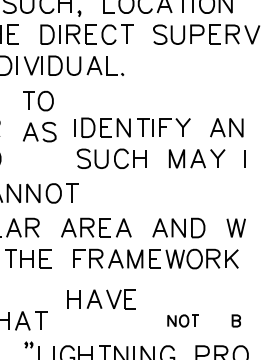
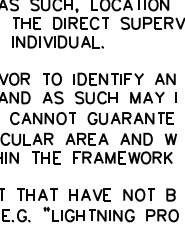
part: (38, 116) -> (52, 88), moved
part: (168, 193) -> (130, 118), added
part: (100, 298) -> (89, 194), moved
part: (182, 320) -> (138, 194), size x1.67
part: (235, 320) -> (170, 194), size x1.67

